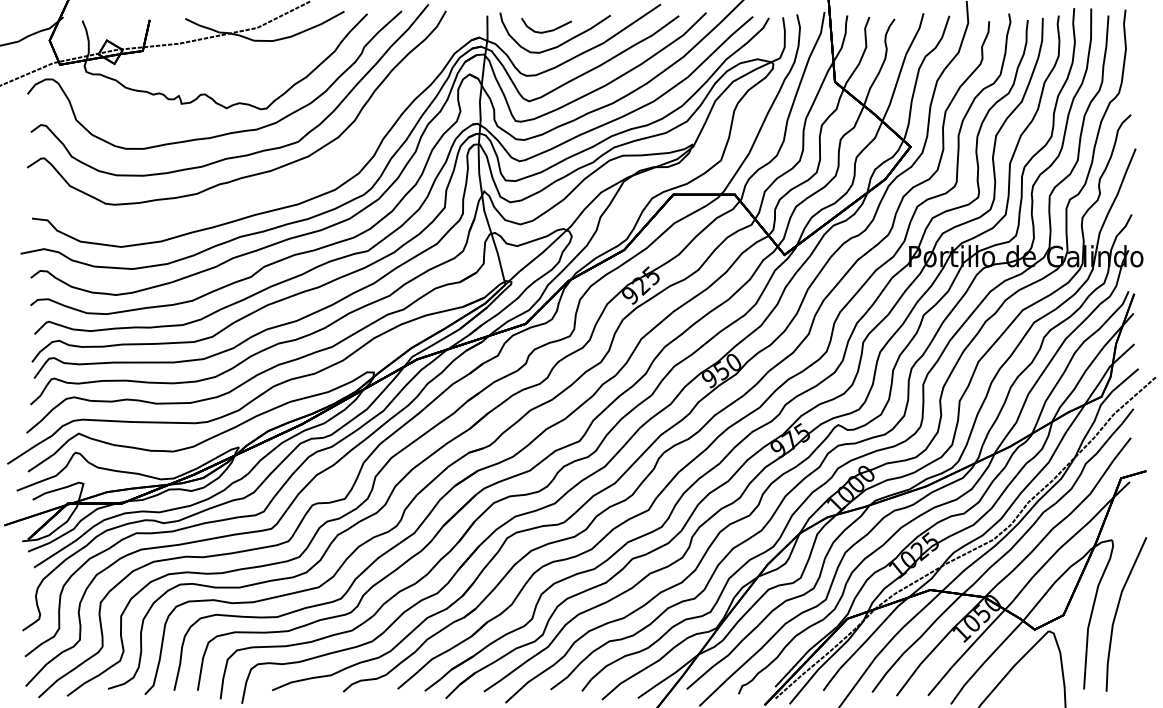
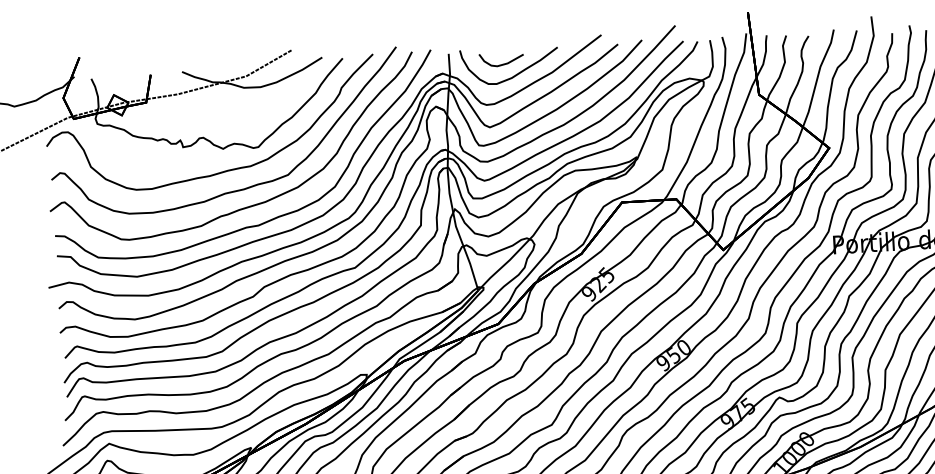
curve: (273, 191) -> (268, 220), added

